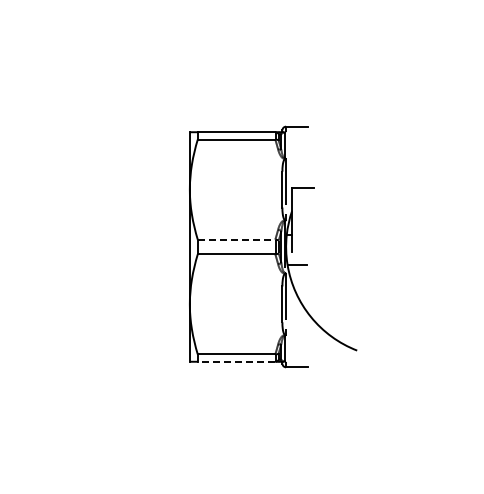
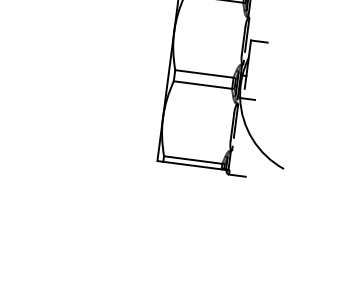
line: (236, 239) -> (204, 73), dashed -> solid
line: (236, 361) -> (192, 165), dashed -> solid

